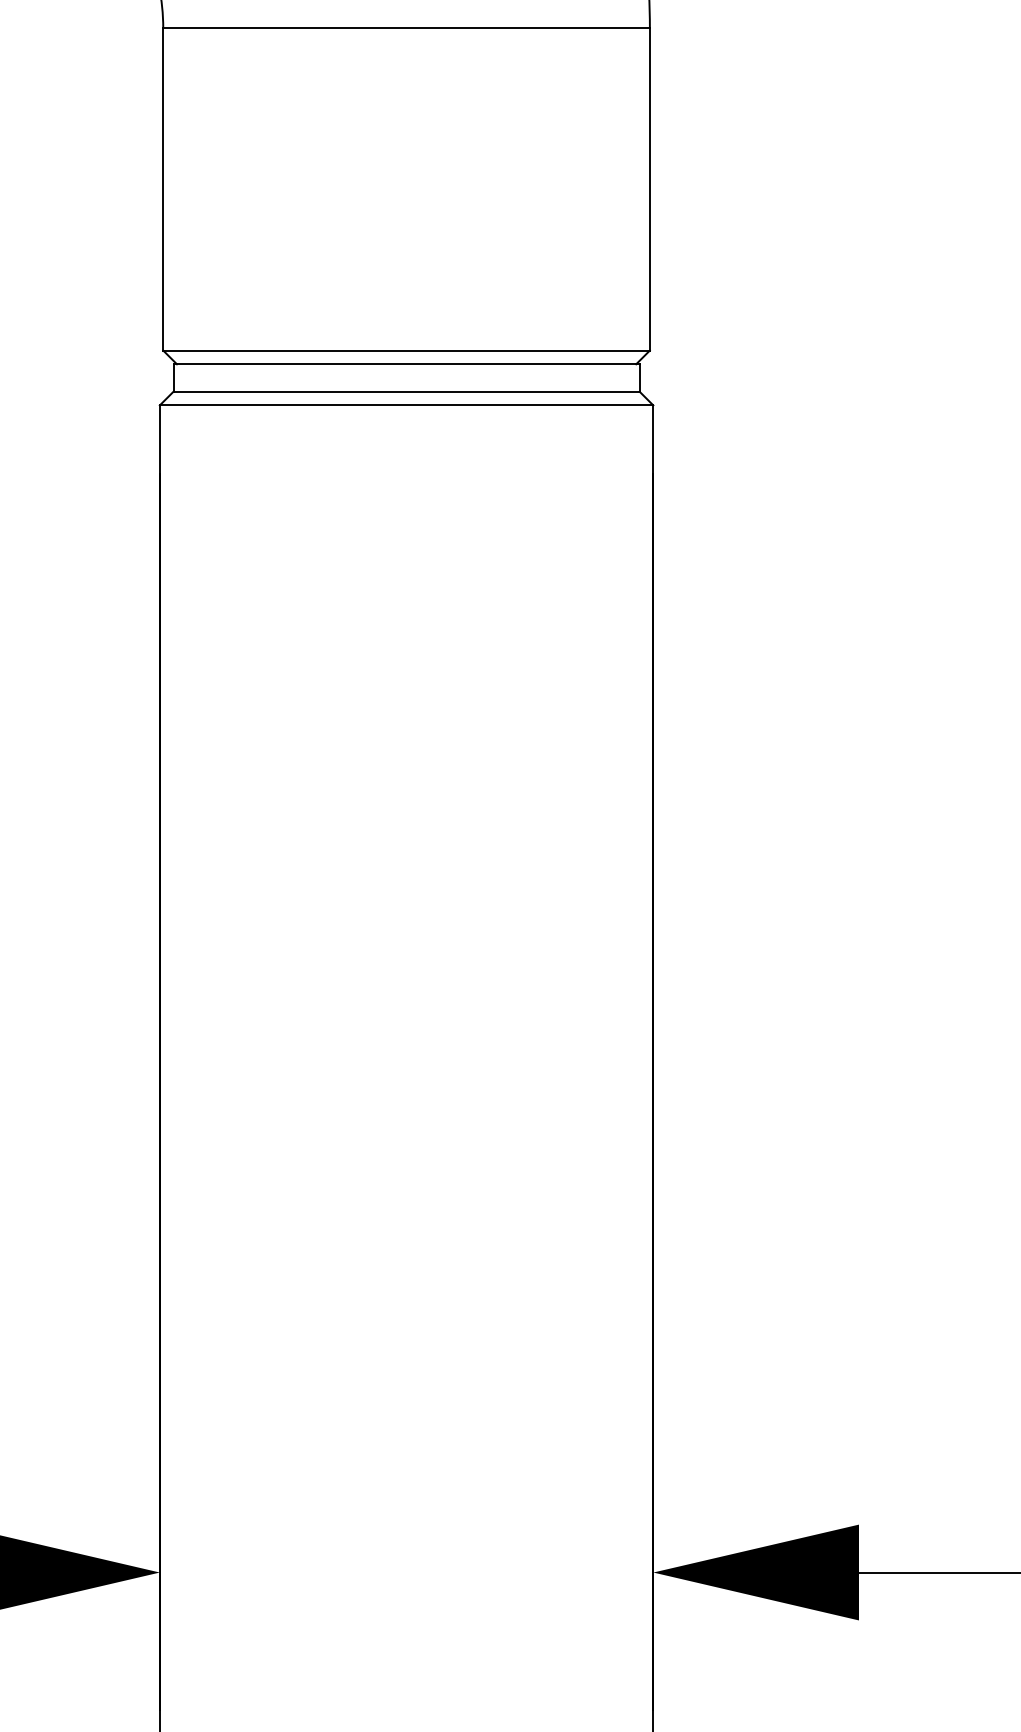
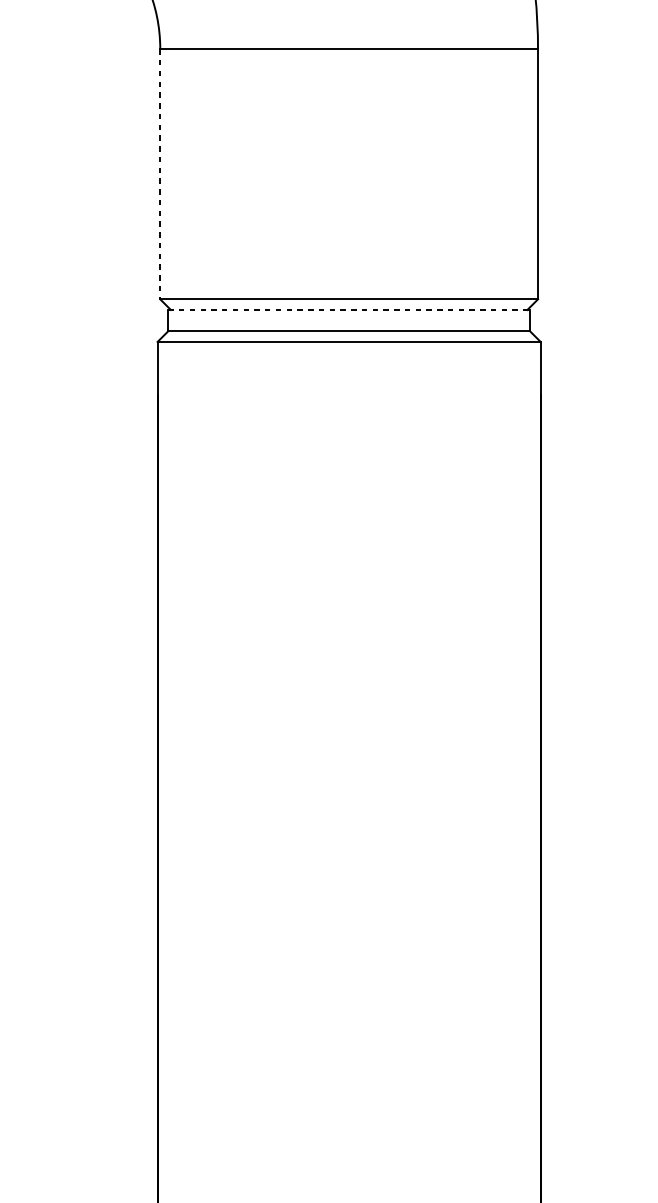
line: (163, 189) -> (160, 174), solid -> dashed
line: (407, 364) -> (349, 310), solid -> dashed

